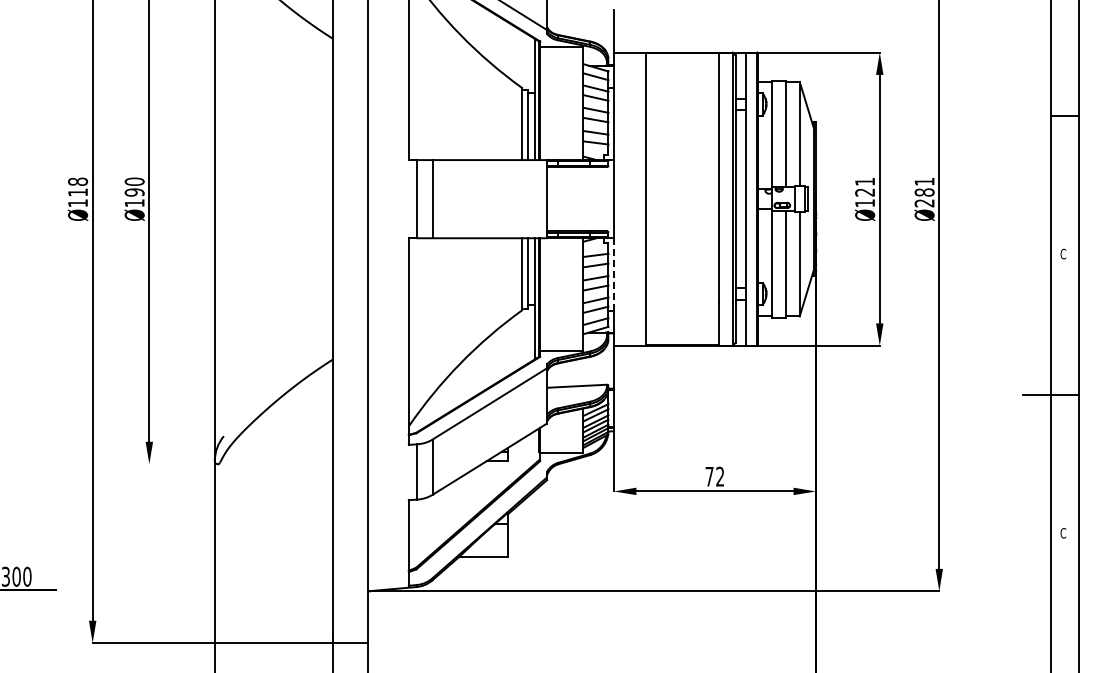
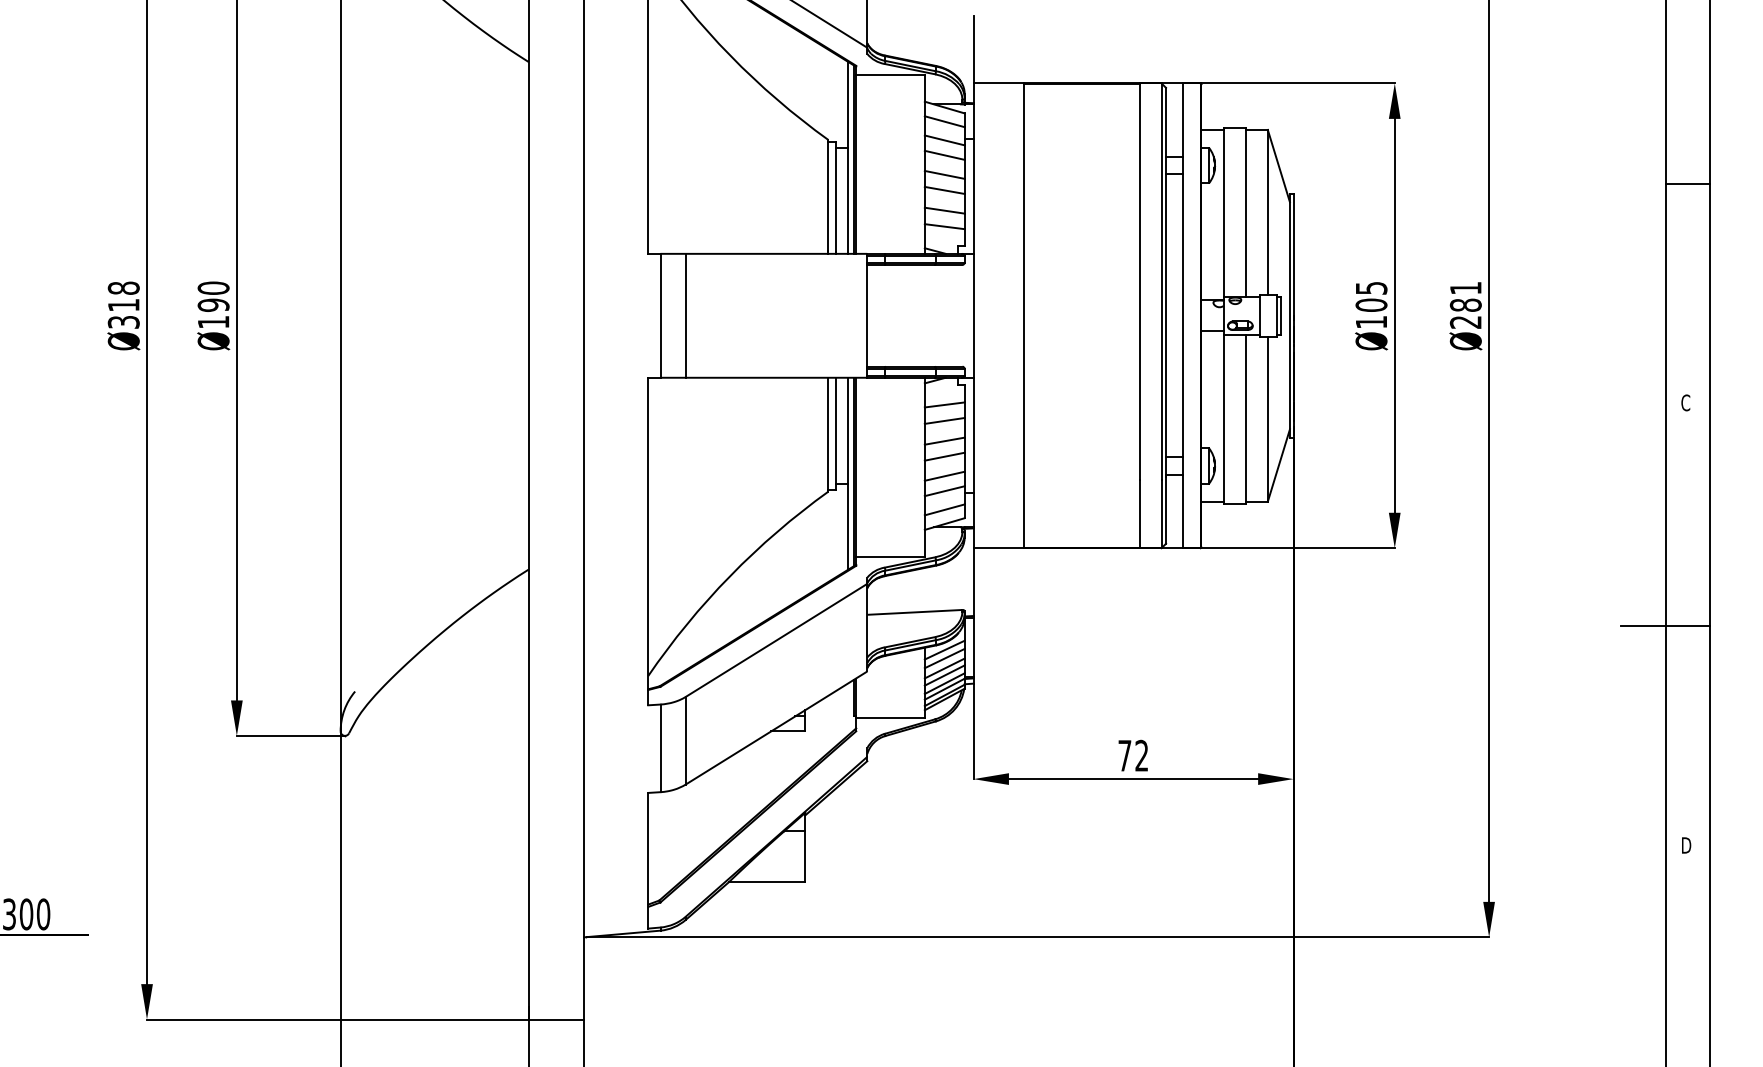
text: (865, 187) -> (1372, 297), Ø121 -> Ø105
text: (78, 203) -> (124, 322), Ø118 -> Ø318
line: (614, 275) -> (974, 436), dashed -> solid
line: (183, 464) -> (291, 736), added
text: (1063, 533) -> (1685, 845), C -> D

